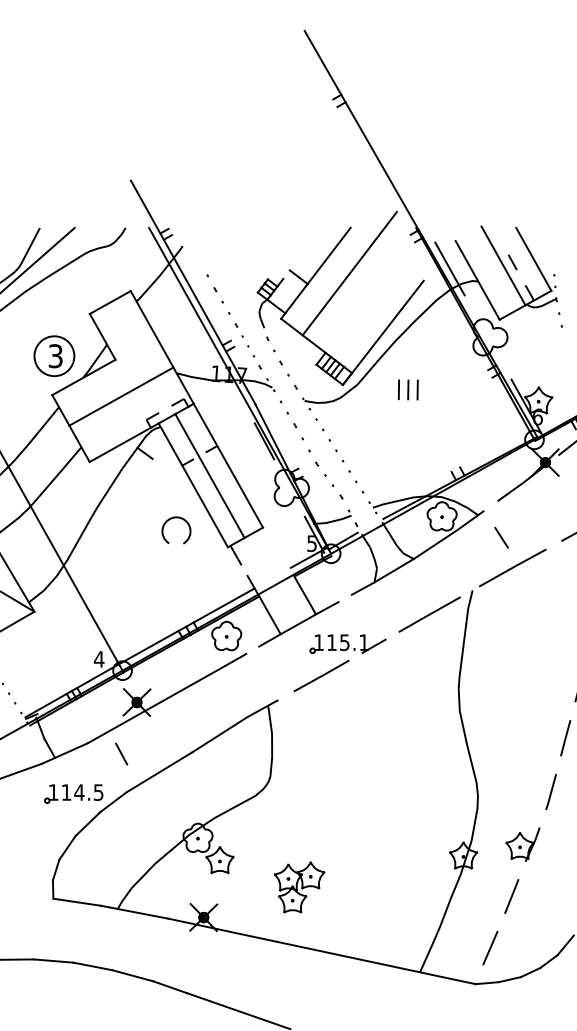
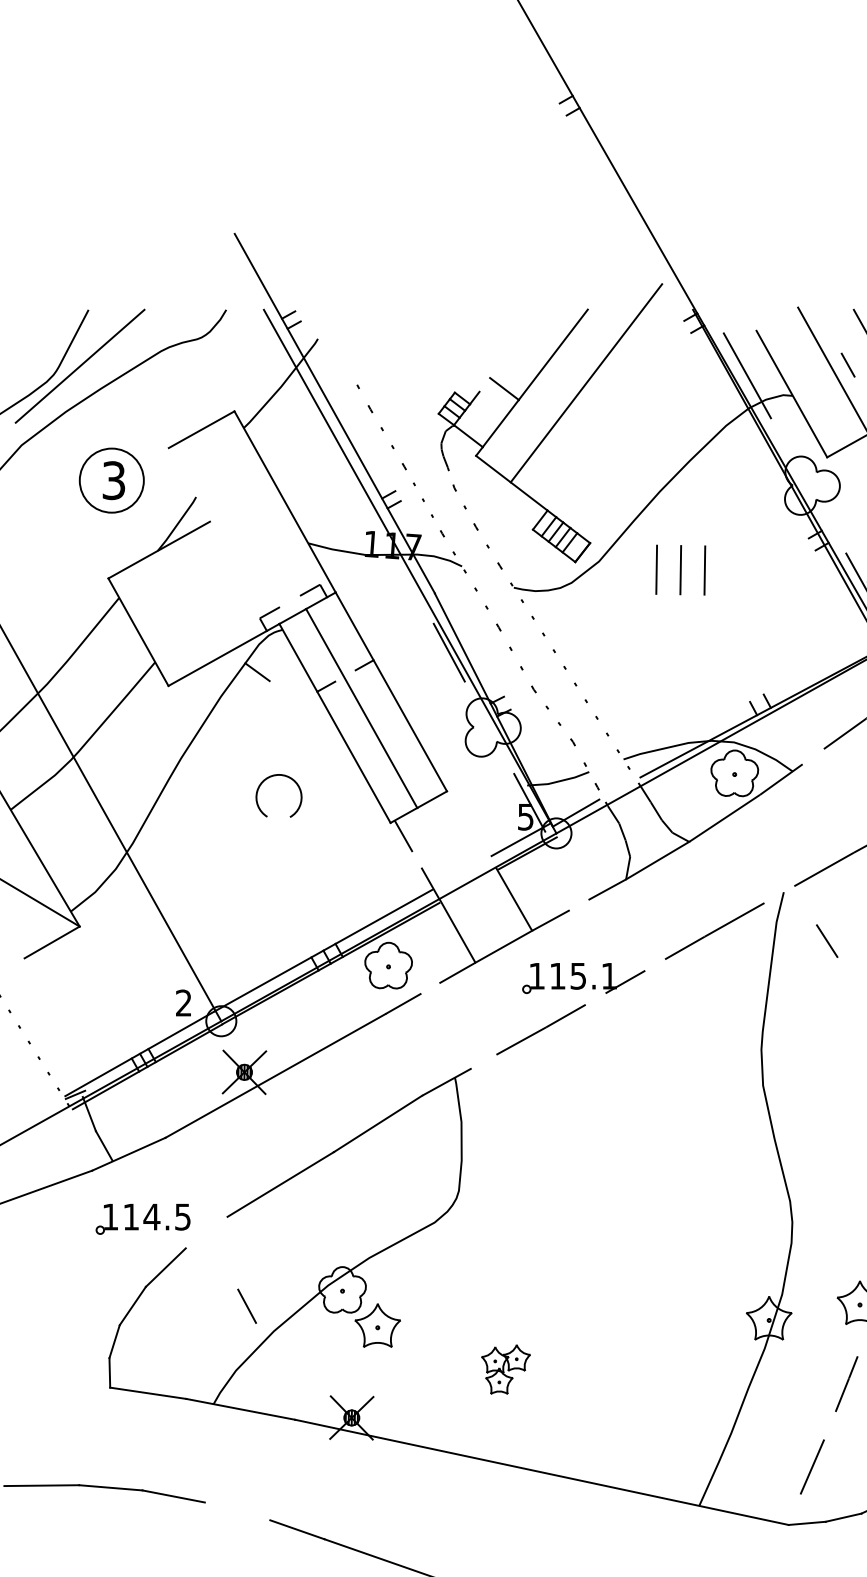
line: (387, 326) -> (647, 468), removed
line: (102, 336) -> (189, 484), removed
part: (54, 356) -> (111, 481), moved
part: (407, 389) -> (679, 569), size x1.6
line: (121, 396) -> (219, 580), removed
part: (176, 518) -> (279, 776), moved
line: (501, 537) -> (826, 940), moved
text: (98, 659) -> (182, 1003), 4 -> 2
line: (121, 753) -> (246, 1305), moved
line: (113, 802) -> (206, 1233), removed
part: (299, 887) -> (505, 1369), size x0.6
line: (132, 975) -> (237, 1511), removed

